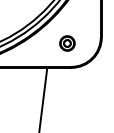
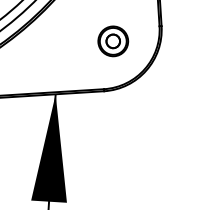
part: (67, 43) -> (113, 41), moved
fill: (40, 94) -> (45, 148), added

